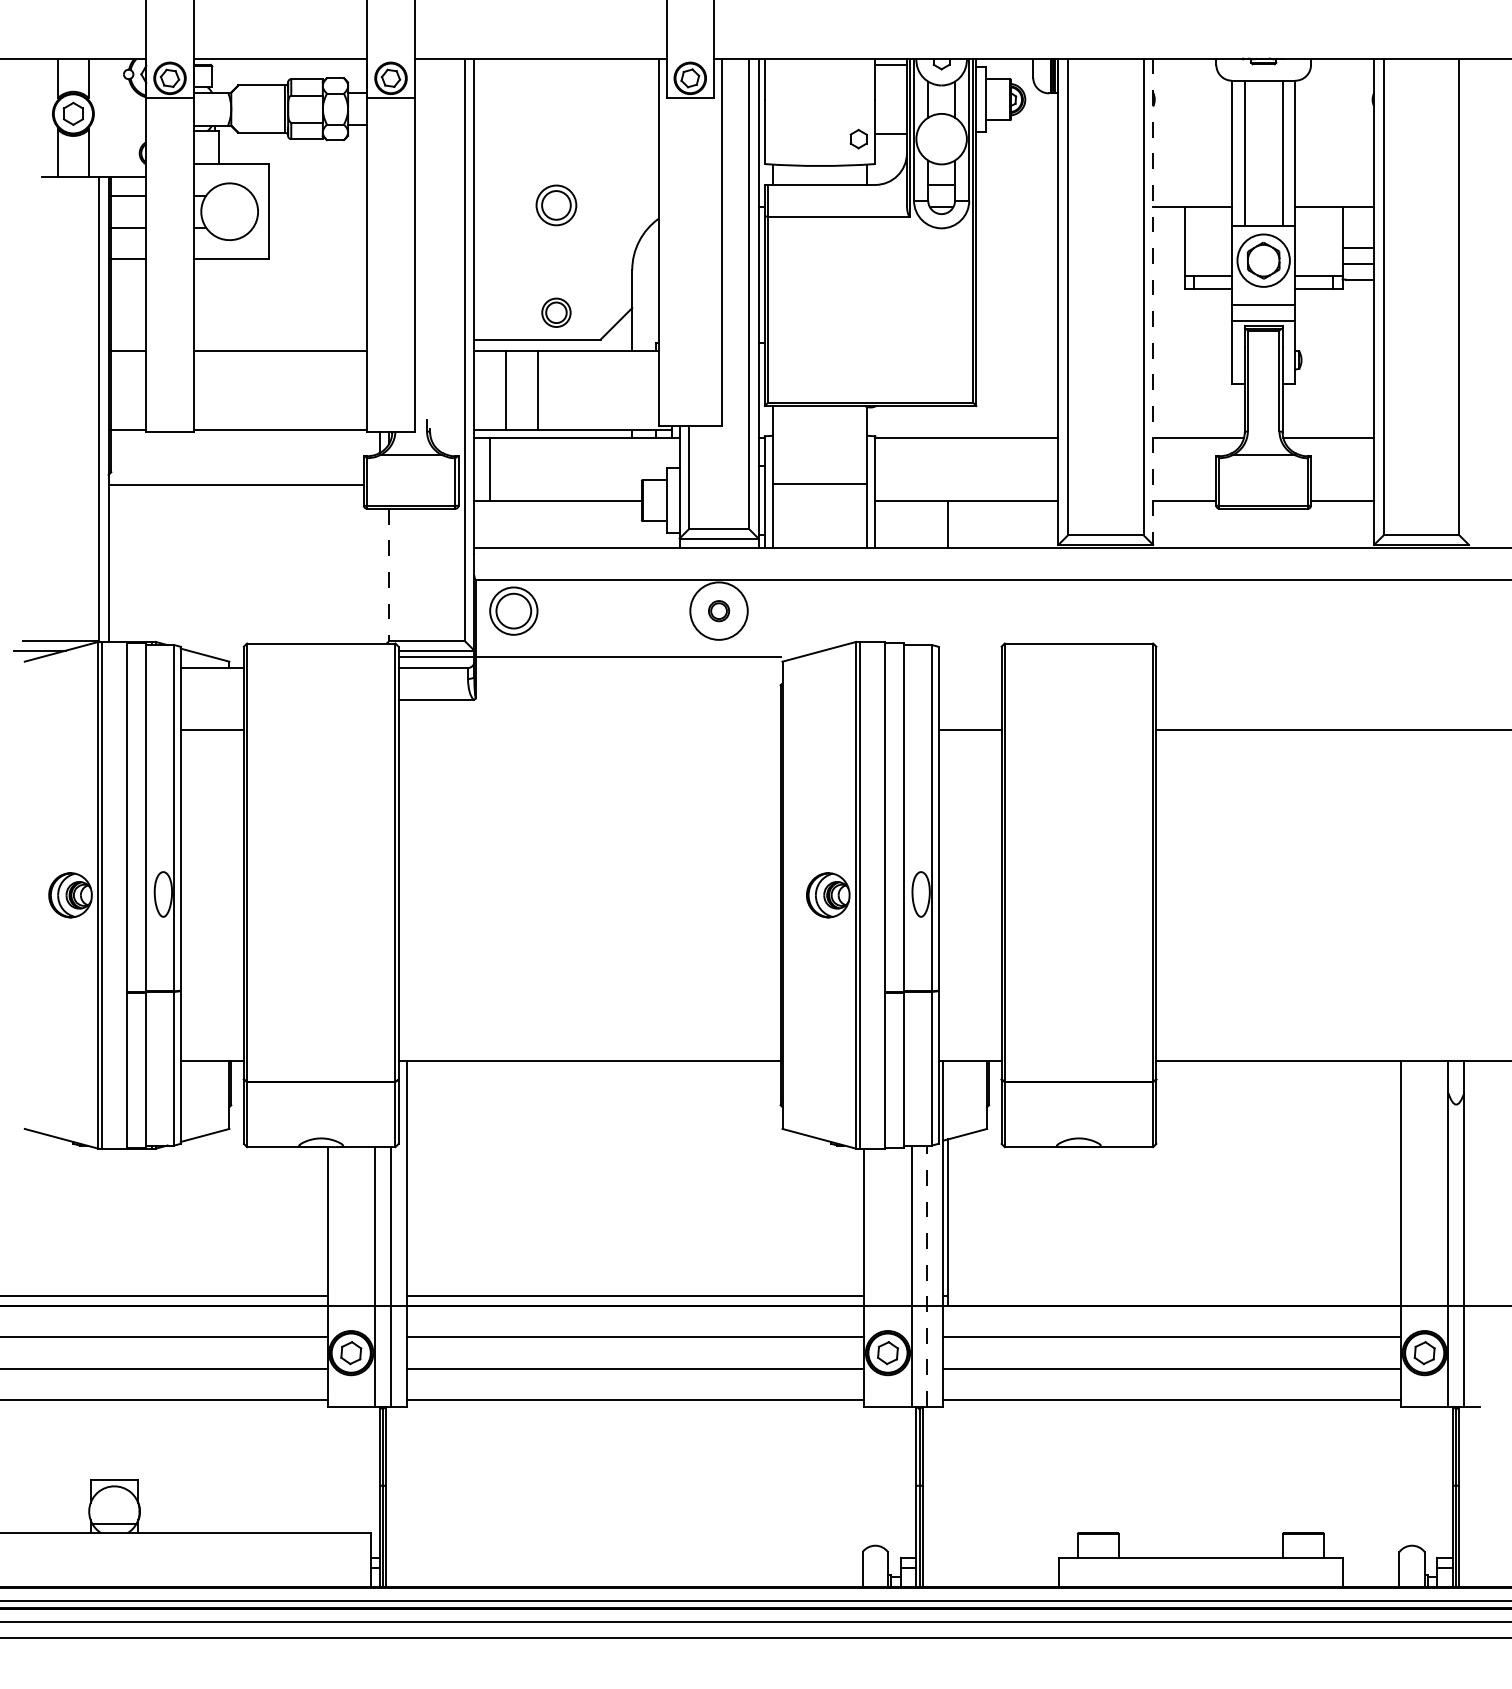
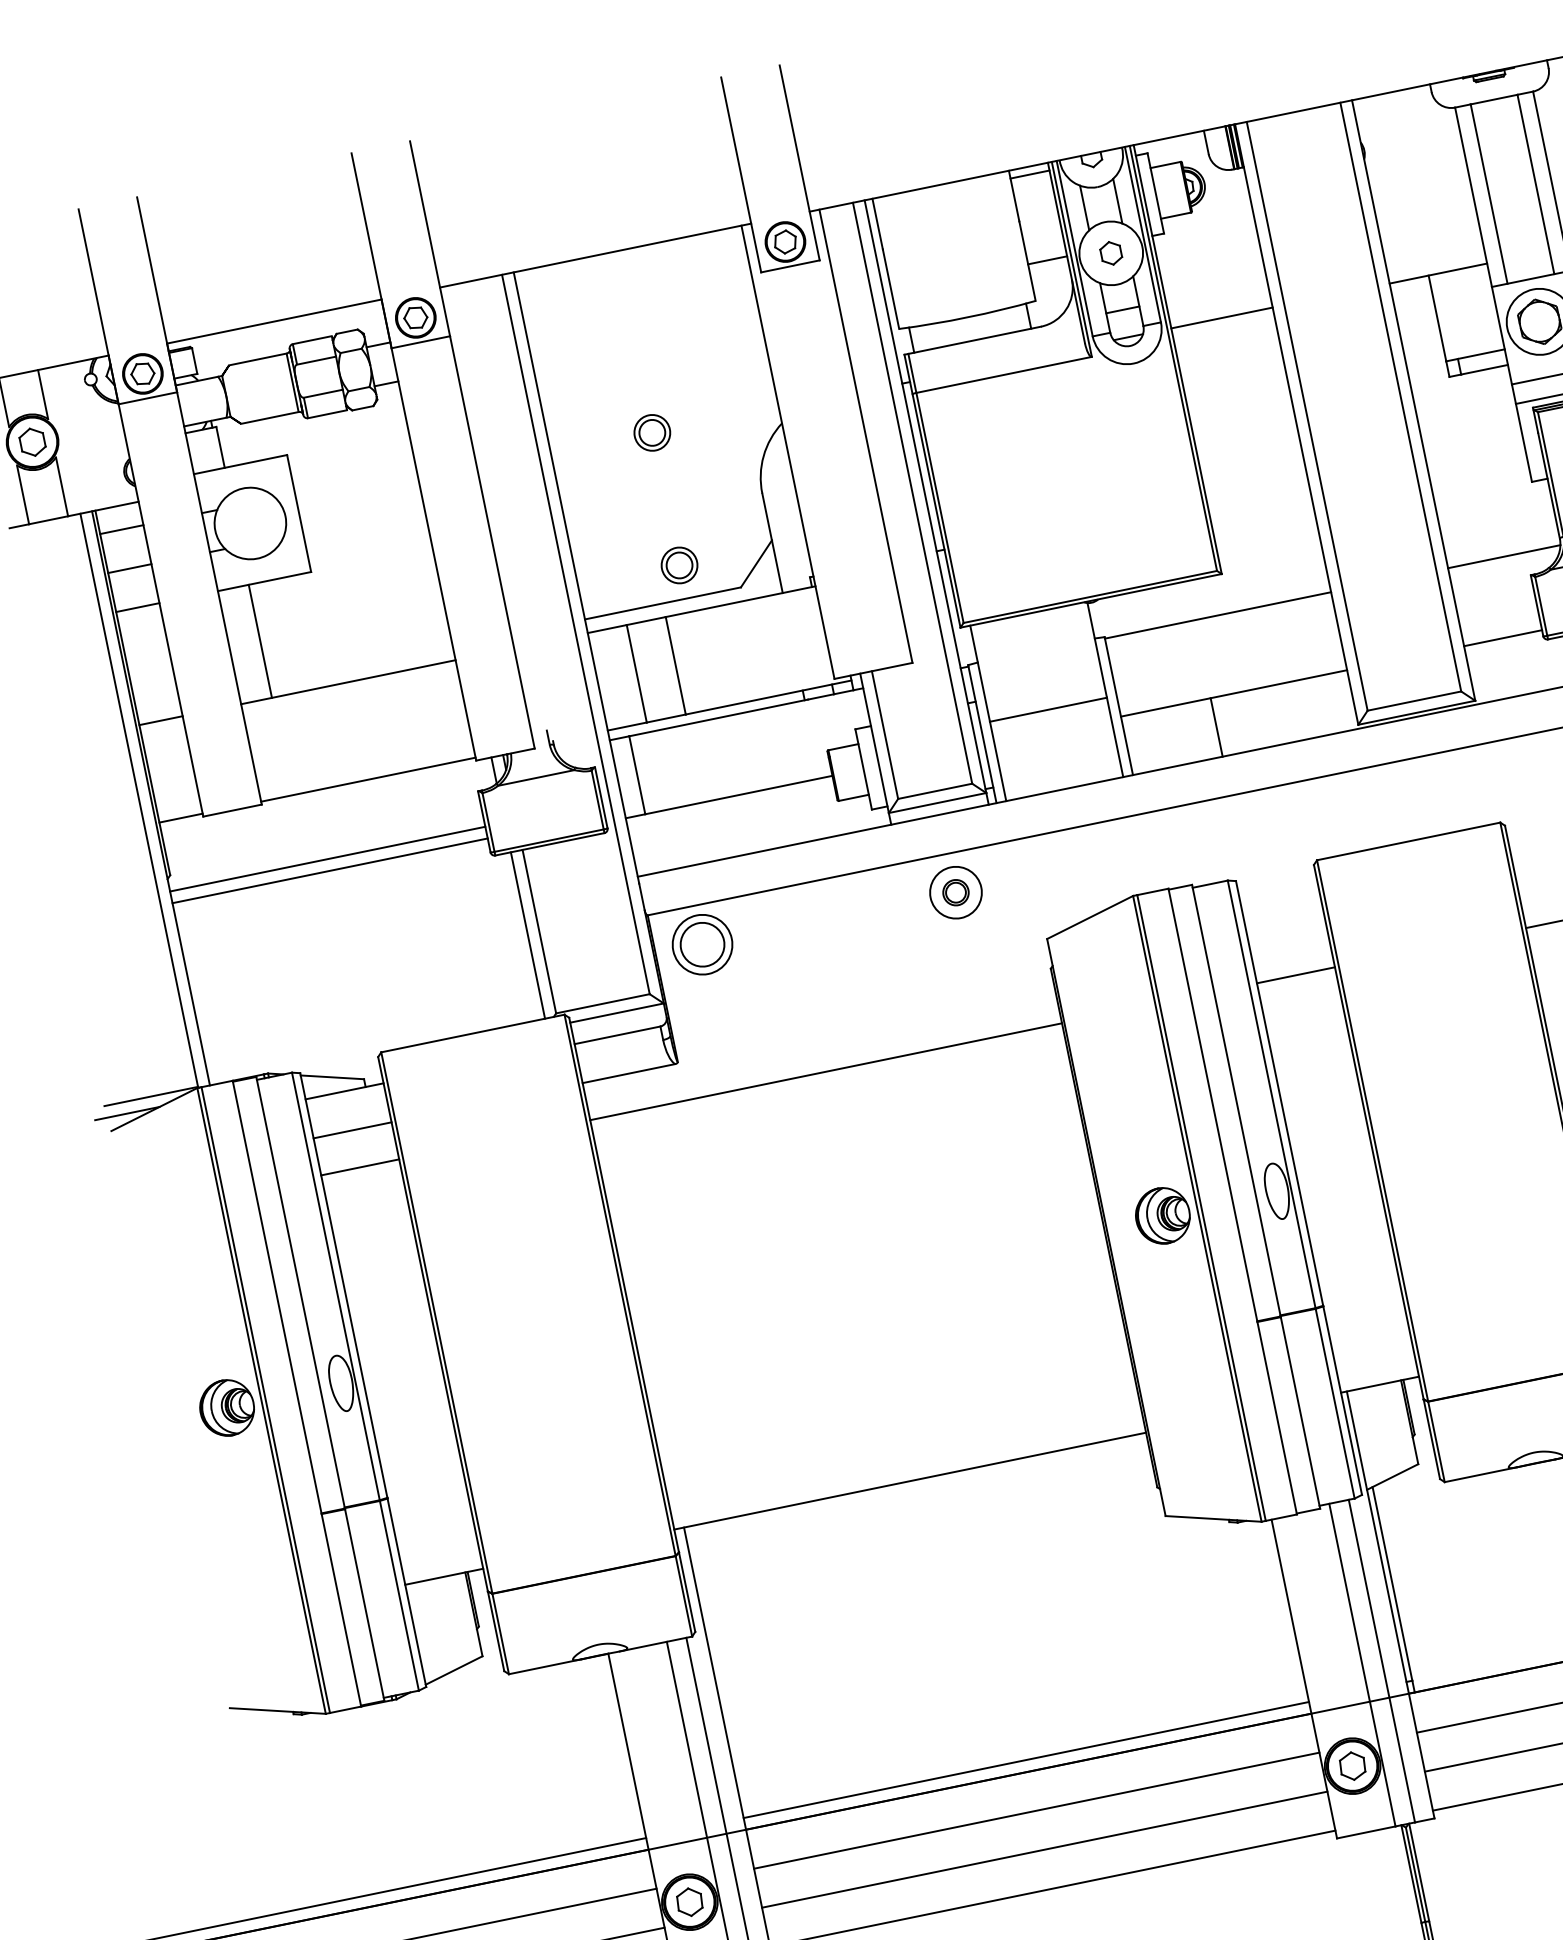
part: (858, 138) -> (1110, 252), moved
part: (556, 205) -> (652, 432), size x0.71
line: (1017, 207) -> (1222, 318), added
line: (1153, 302) -> (1414, 401), dashed -> solid
line: (218, 304) -> (260, 640), added
line: (235, 494) -> (329, 871), added
line: (379, 575) -> (527, 934), added
line: (389, 575) -> (539, 932), dashed -> solid
circle: (718, 610) -> (955, 892), size x0.71
line: (589, 656) -> (825, 1071), moved
line: (211, 699) -> (351, 1130), added
line: (927, 1276) -> (1382, 1661), dashed -> solid

